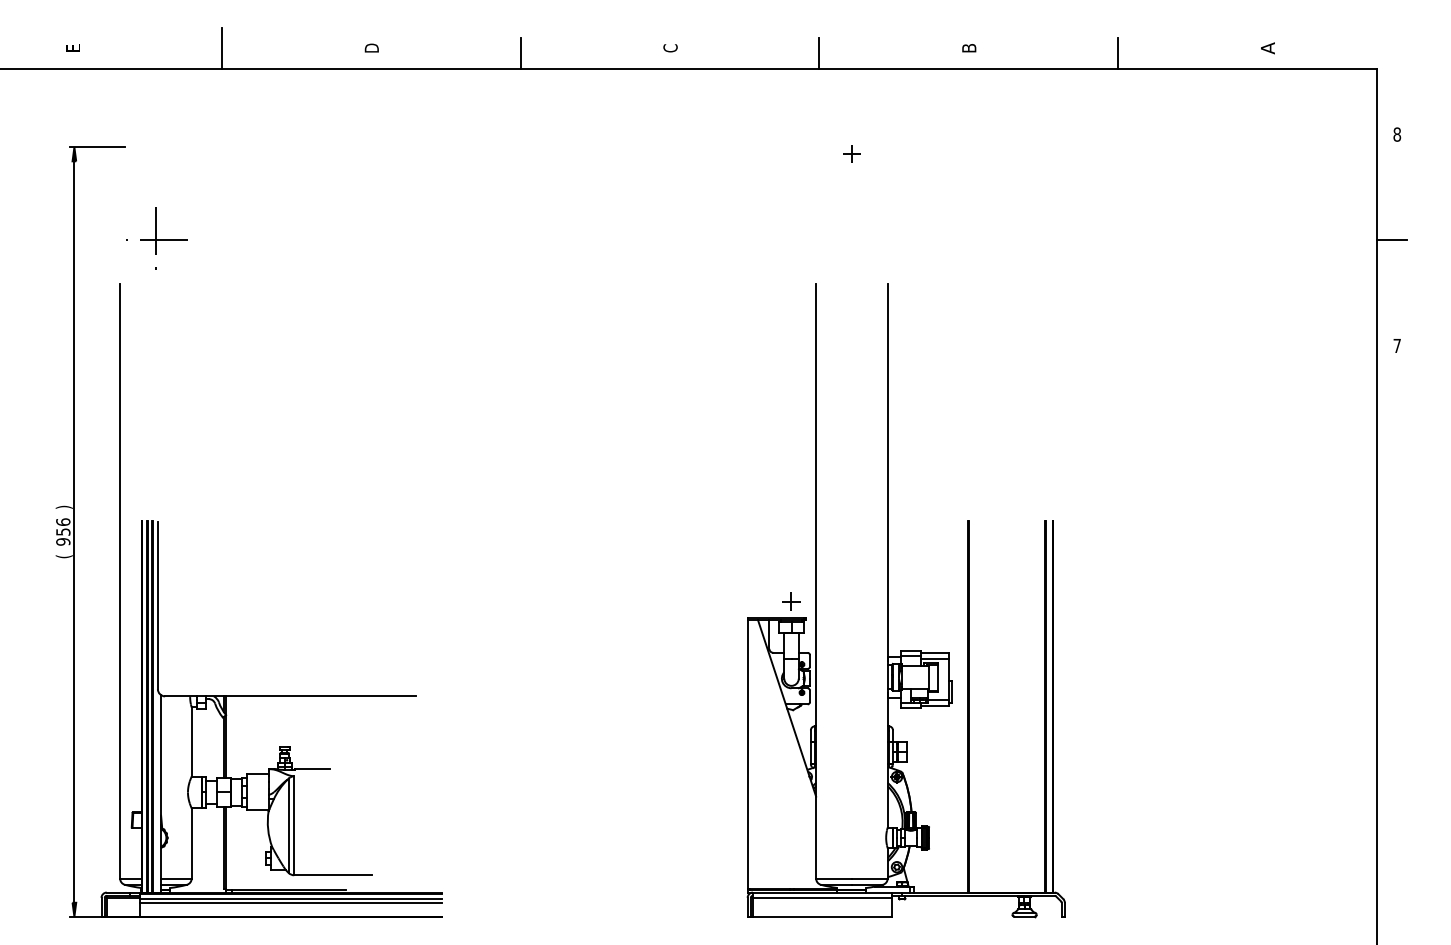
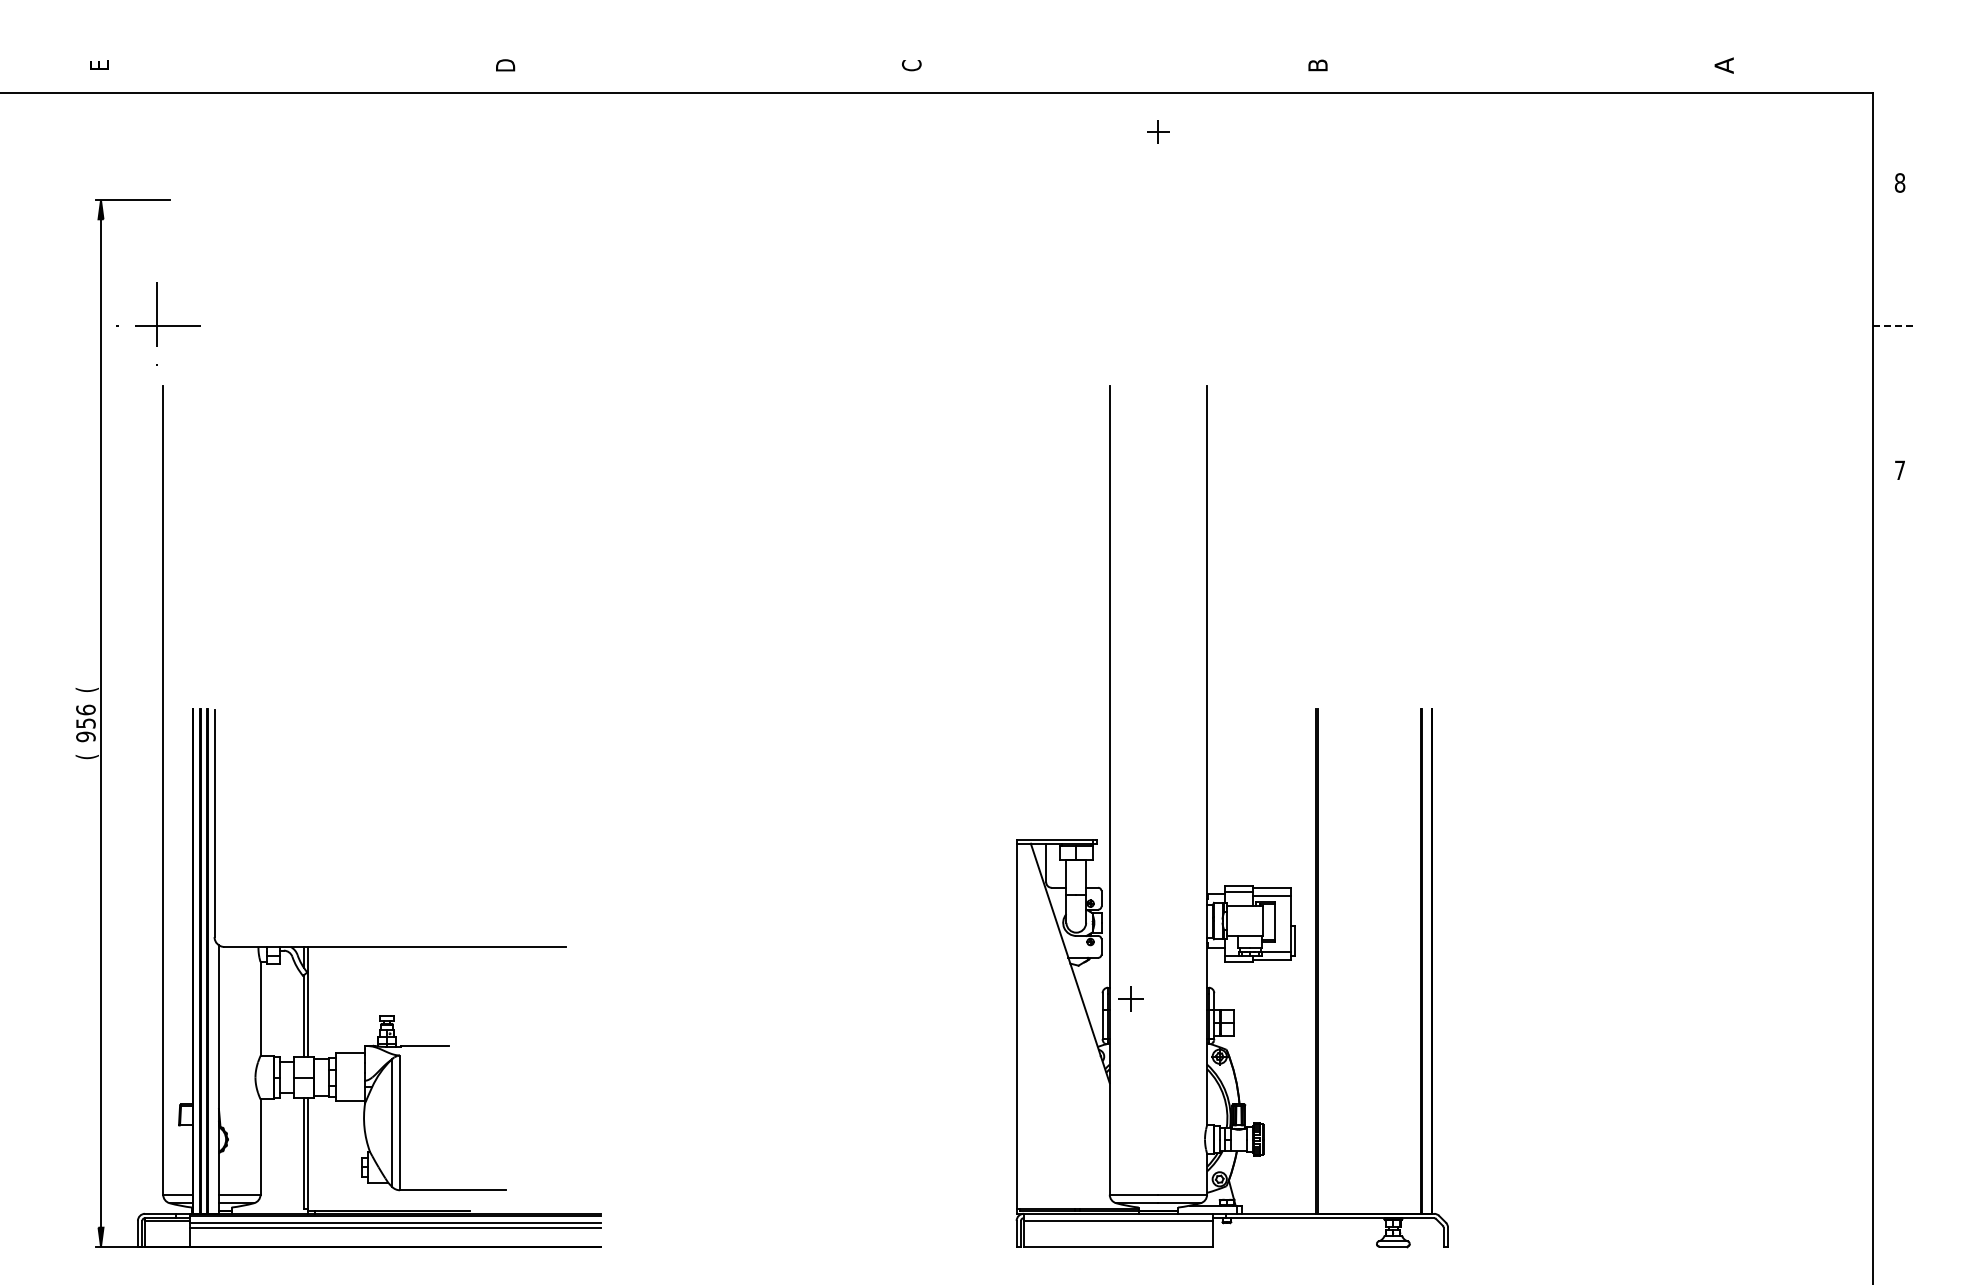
line: (221, 48) -> (301, 65), removed
line: (520, 53) -> (707, 72), removed
line: (818, 53) -> (1113, 72), removed
line: (1118, 53) -> (1520, 72), removed
part: (851, 153) -> (1158, 131), moved
part: (157, 237) -> (158, 323), moved
line: (1392, 239) -> (1893, 325), solid -> dashed
text: (63, 507) -> (86, 689), ) -> (
part: (790, 601) -> (1130, 998), moved

